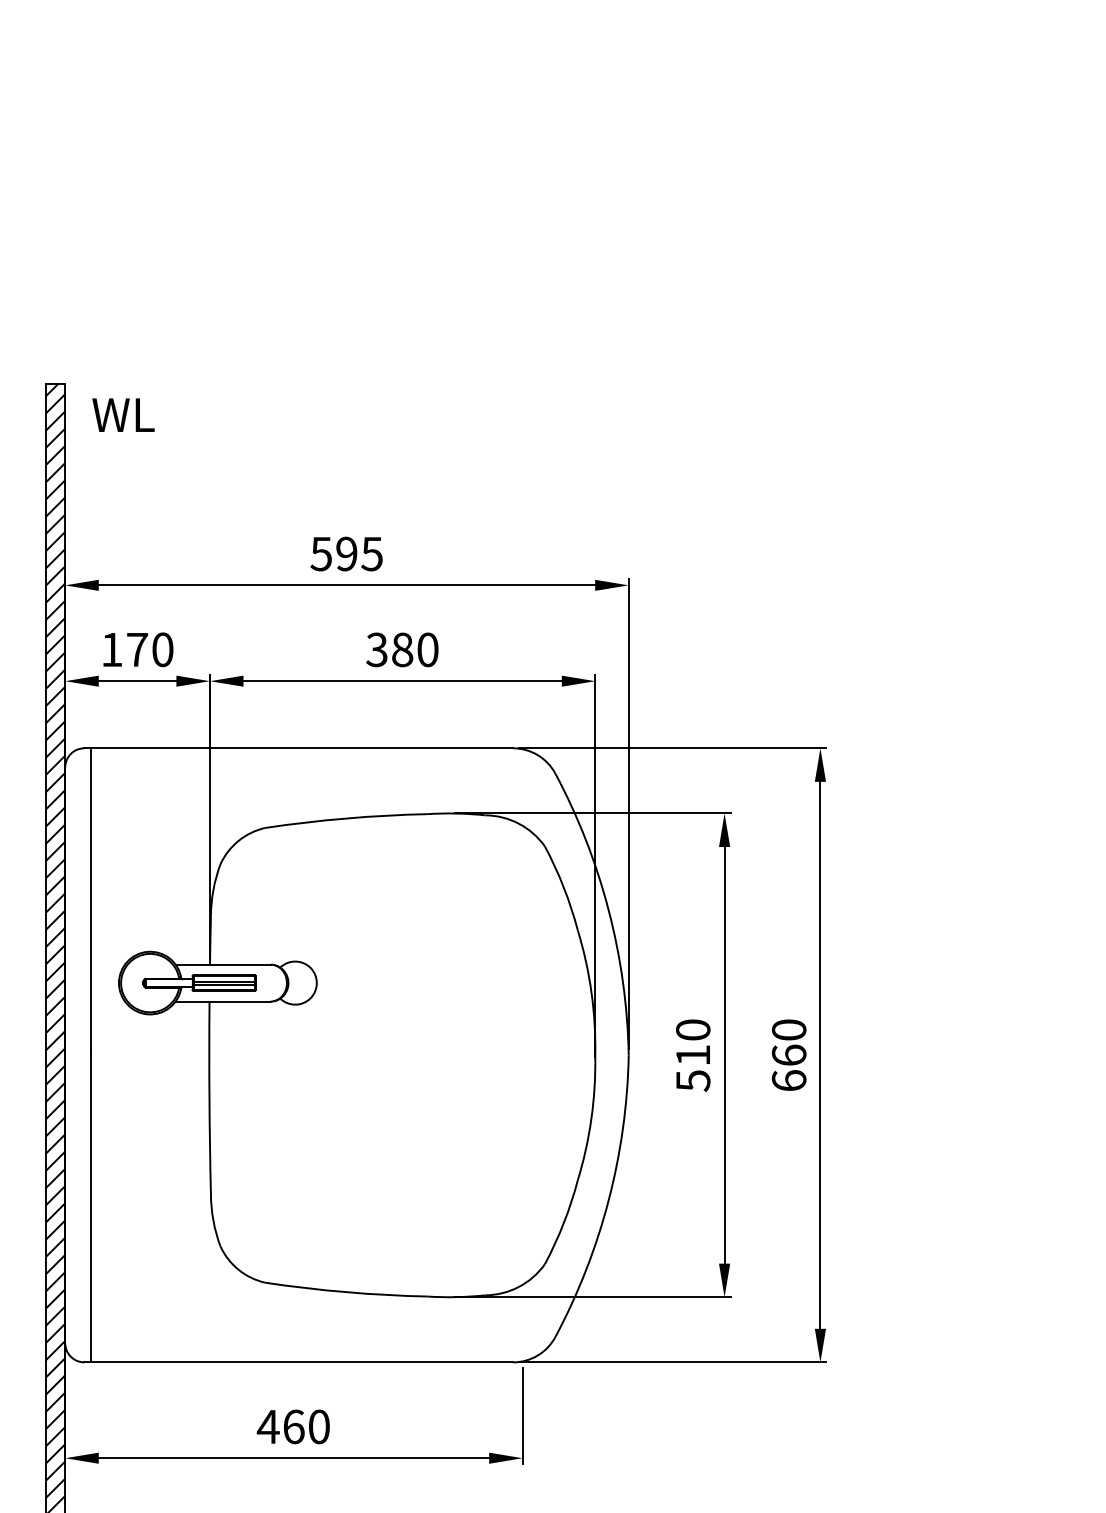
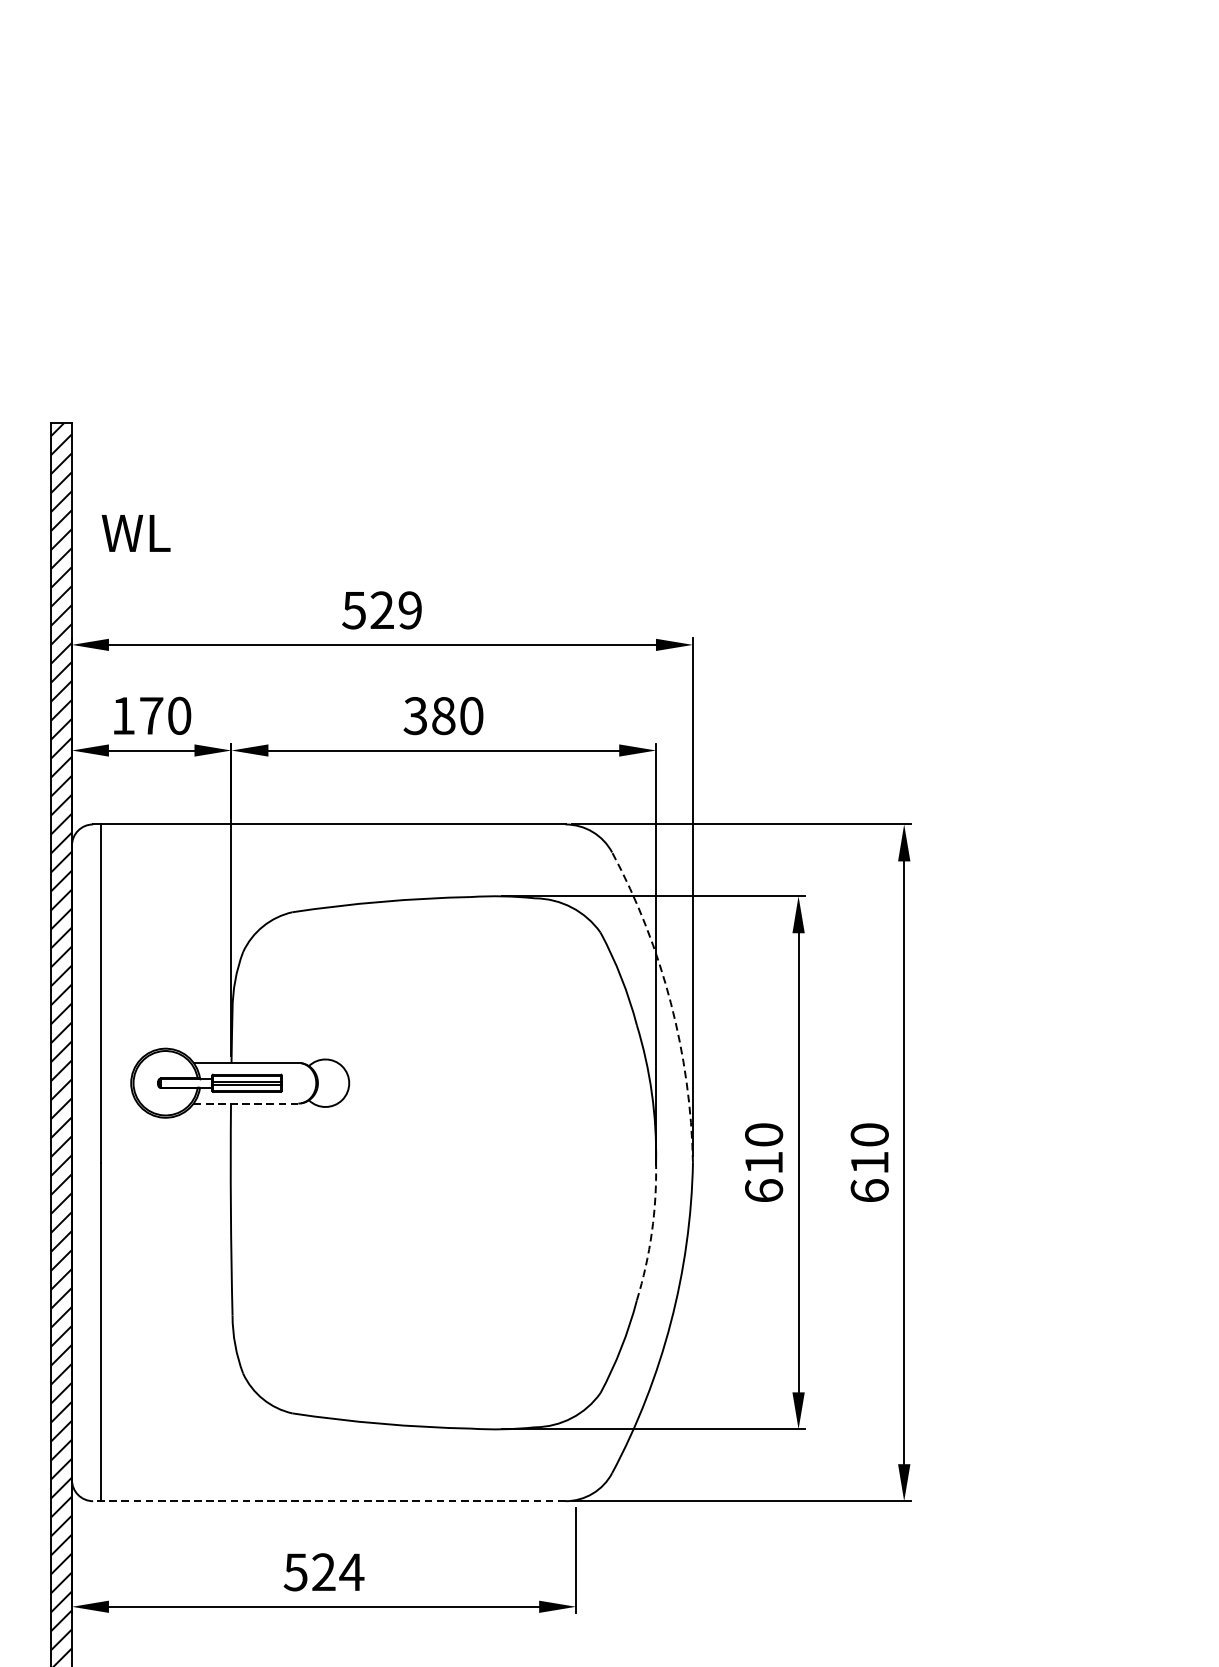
text: (123, 414) -> (136, 532), moved
text: (359, 553) -> (396, 609), 595 -> 529
arc: (608, 910) -> (670, 1003), solid -> dashed
line: (223, 1001) -> (246, 1103), solid -> dashed
text: (788, 1054) -> (869, 1161), 660 -> 610
text: (693, 1080) -> (764, 1190), 510 -> 610
arc: (591, 1118) -> (651, 1232), solid -> dashed
line: (298, 1362) -> (329, 1501), solid -> dashed
text: (293, 1426) -> (323, 1571), 460 -> 524

